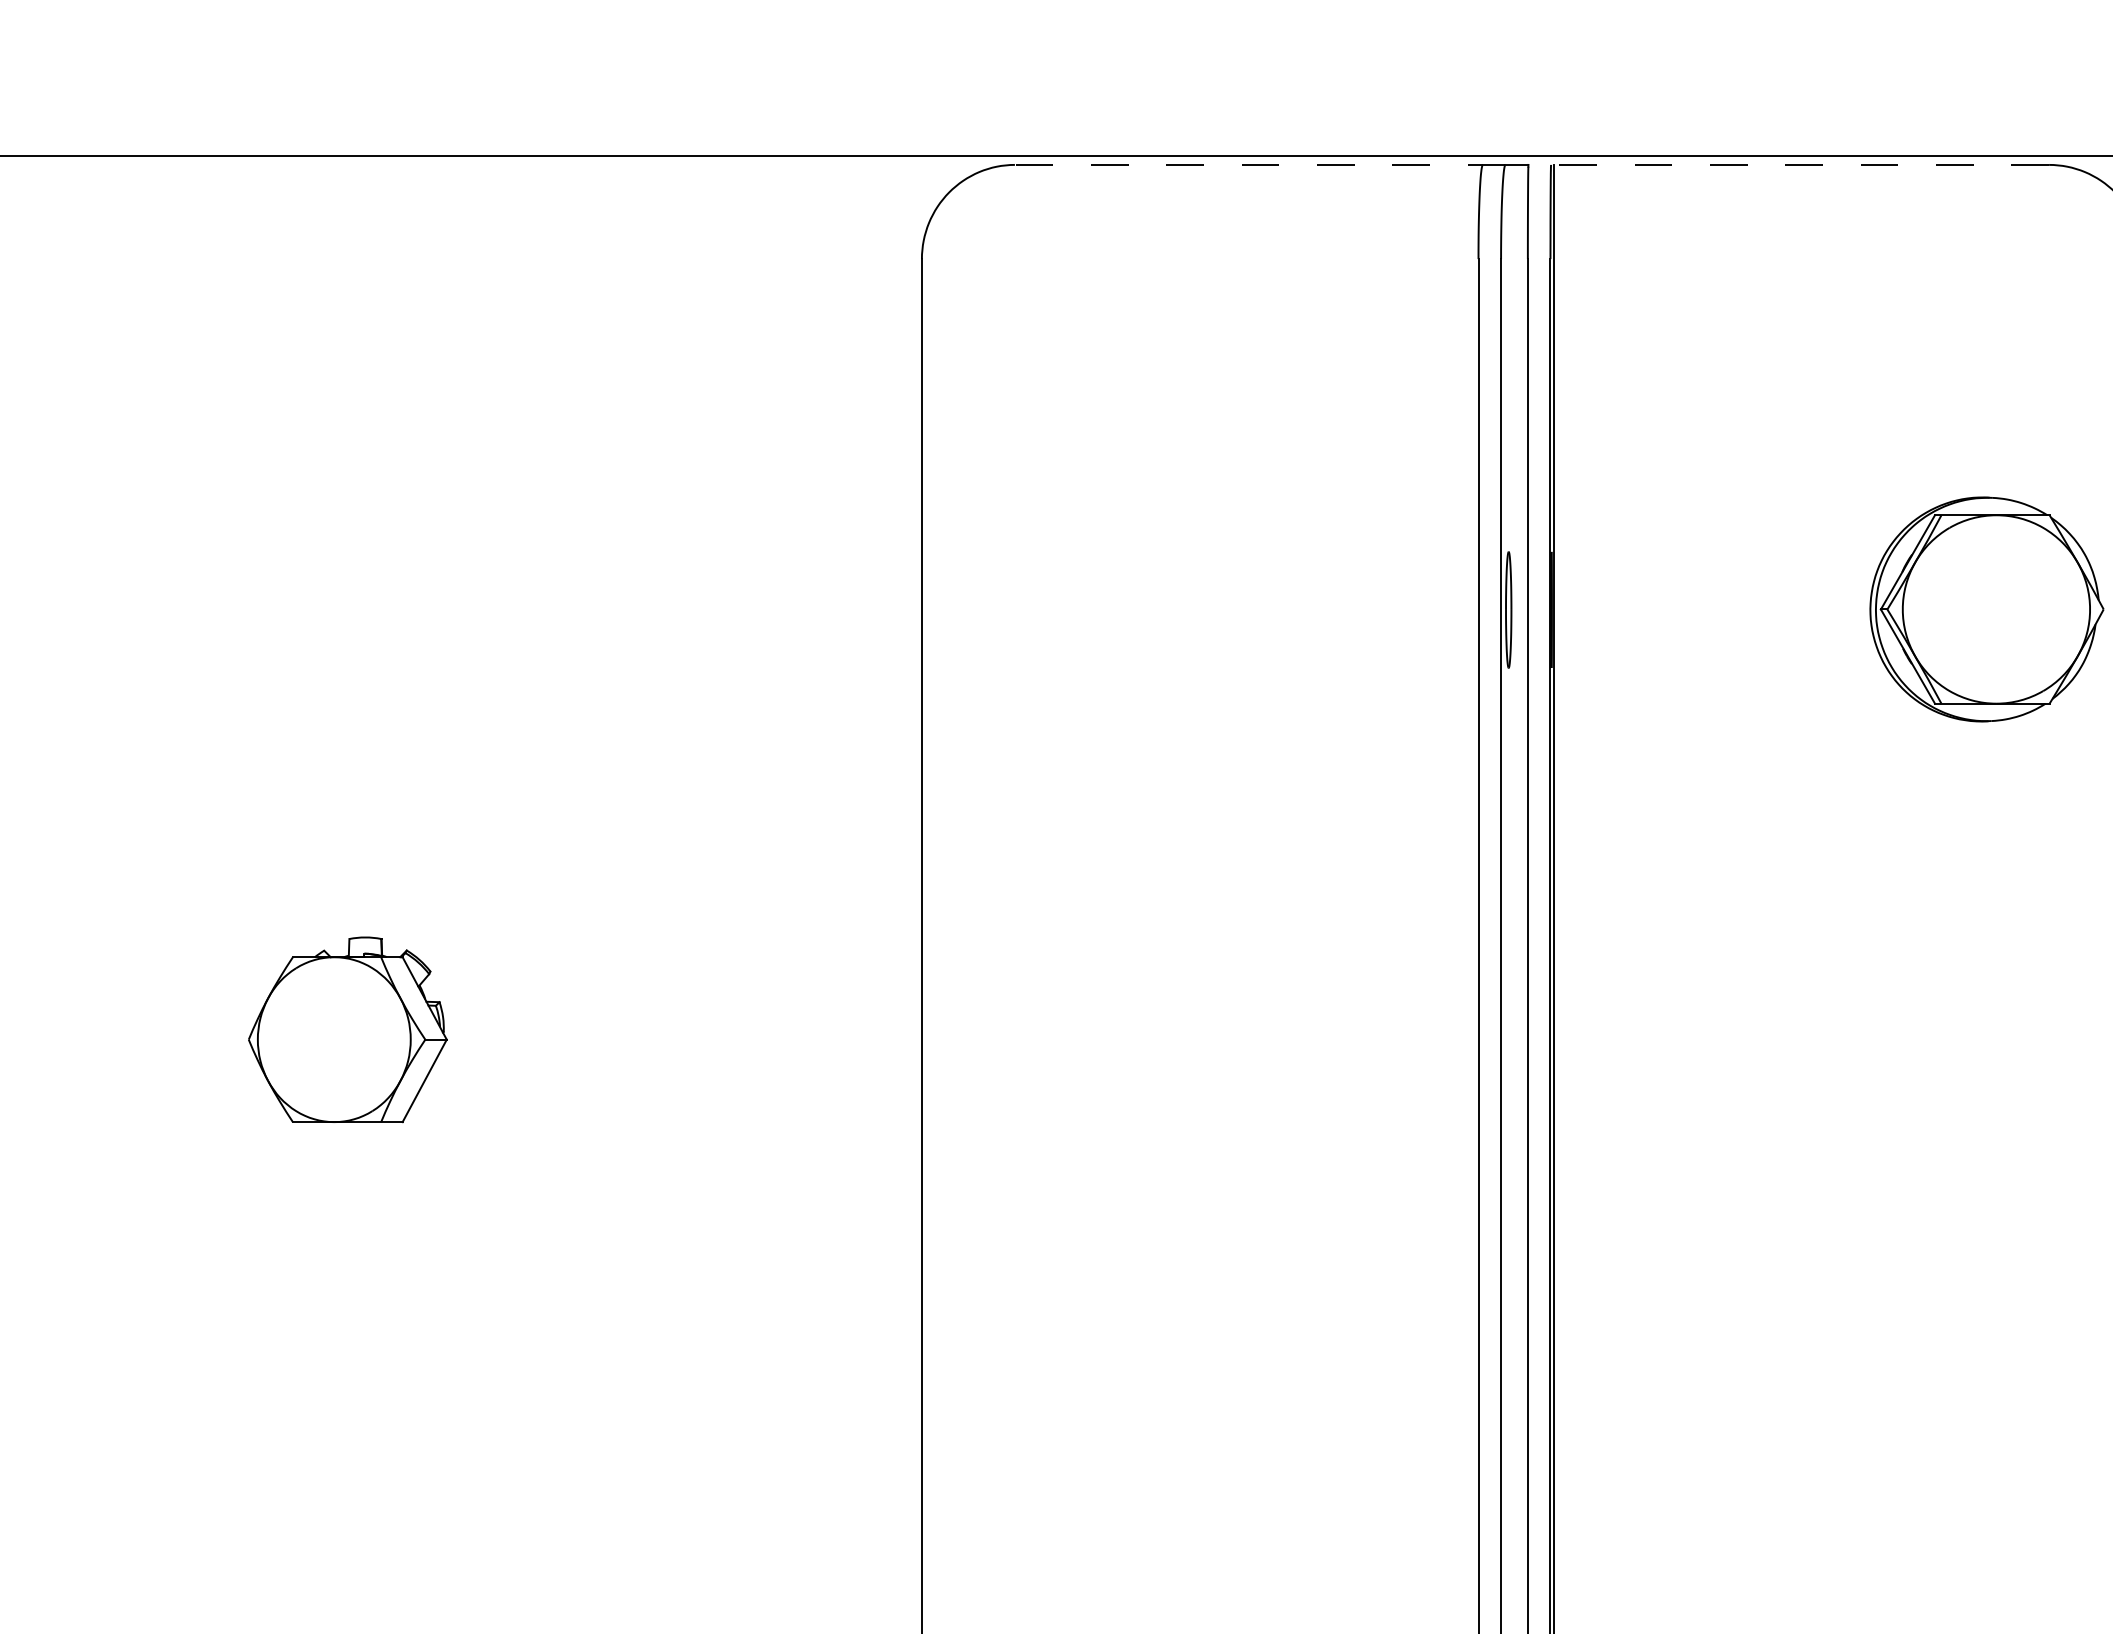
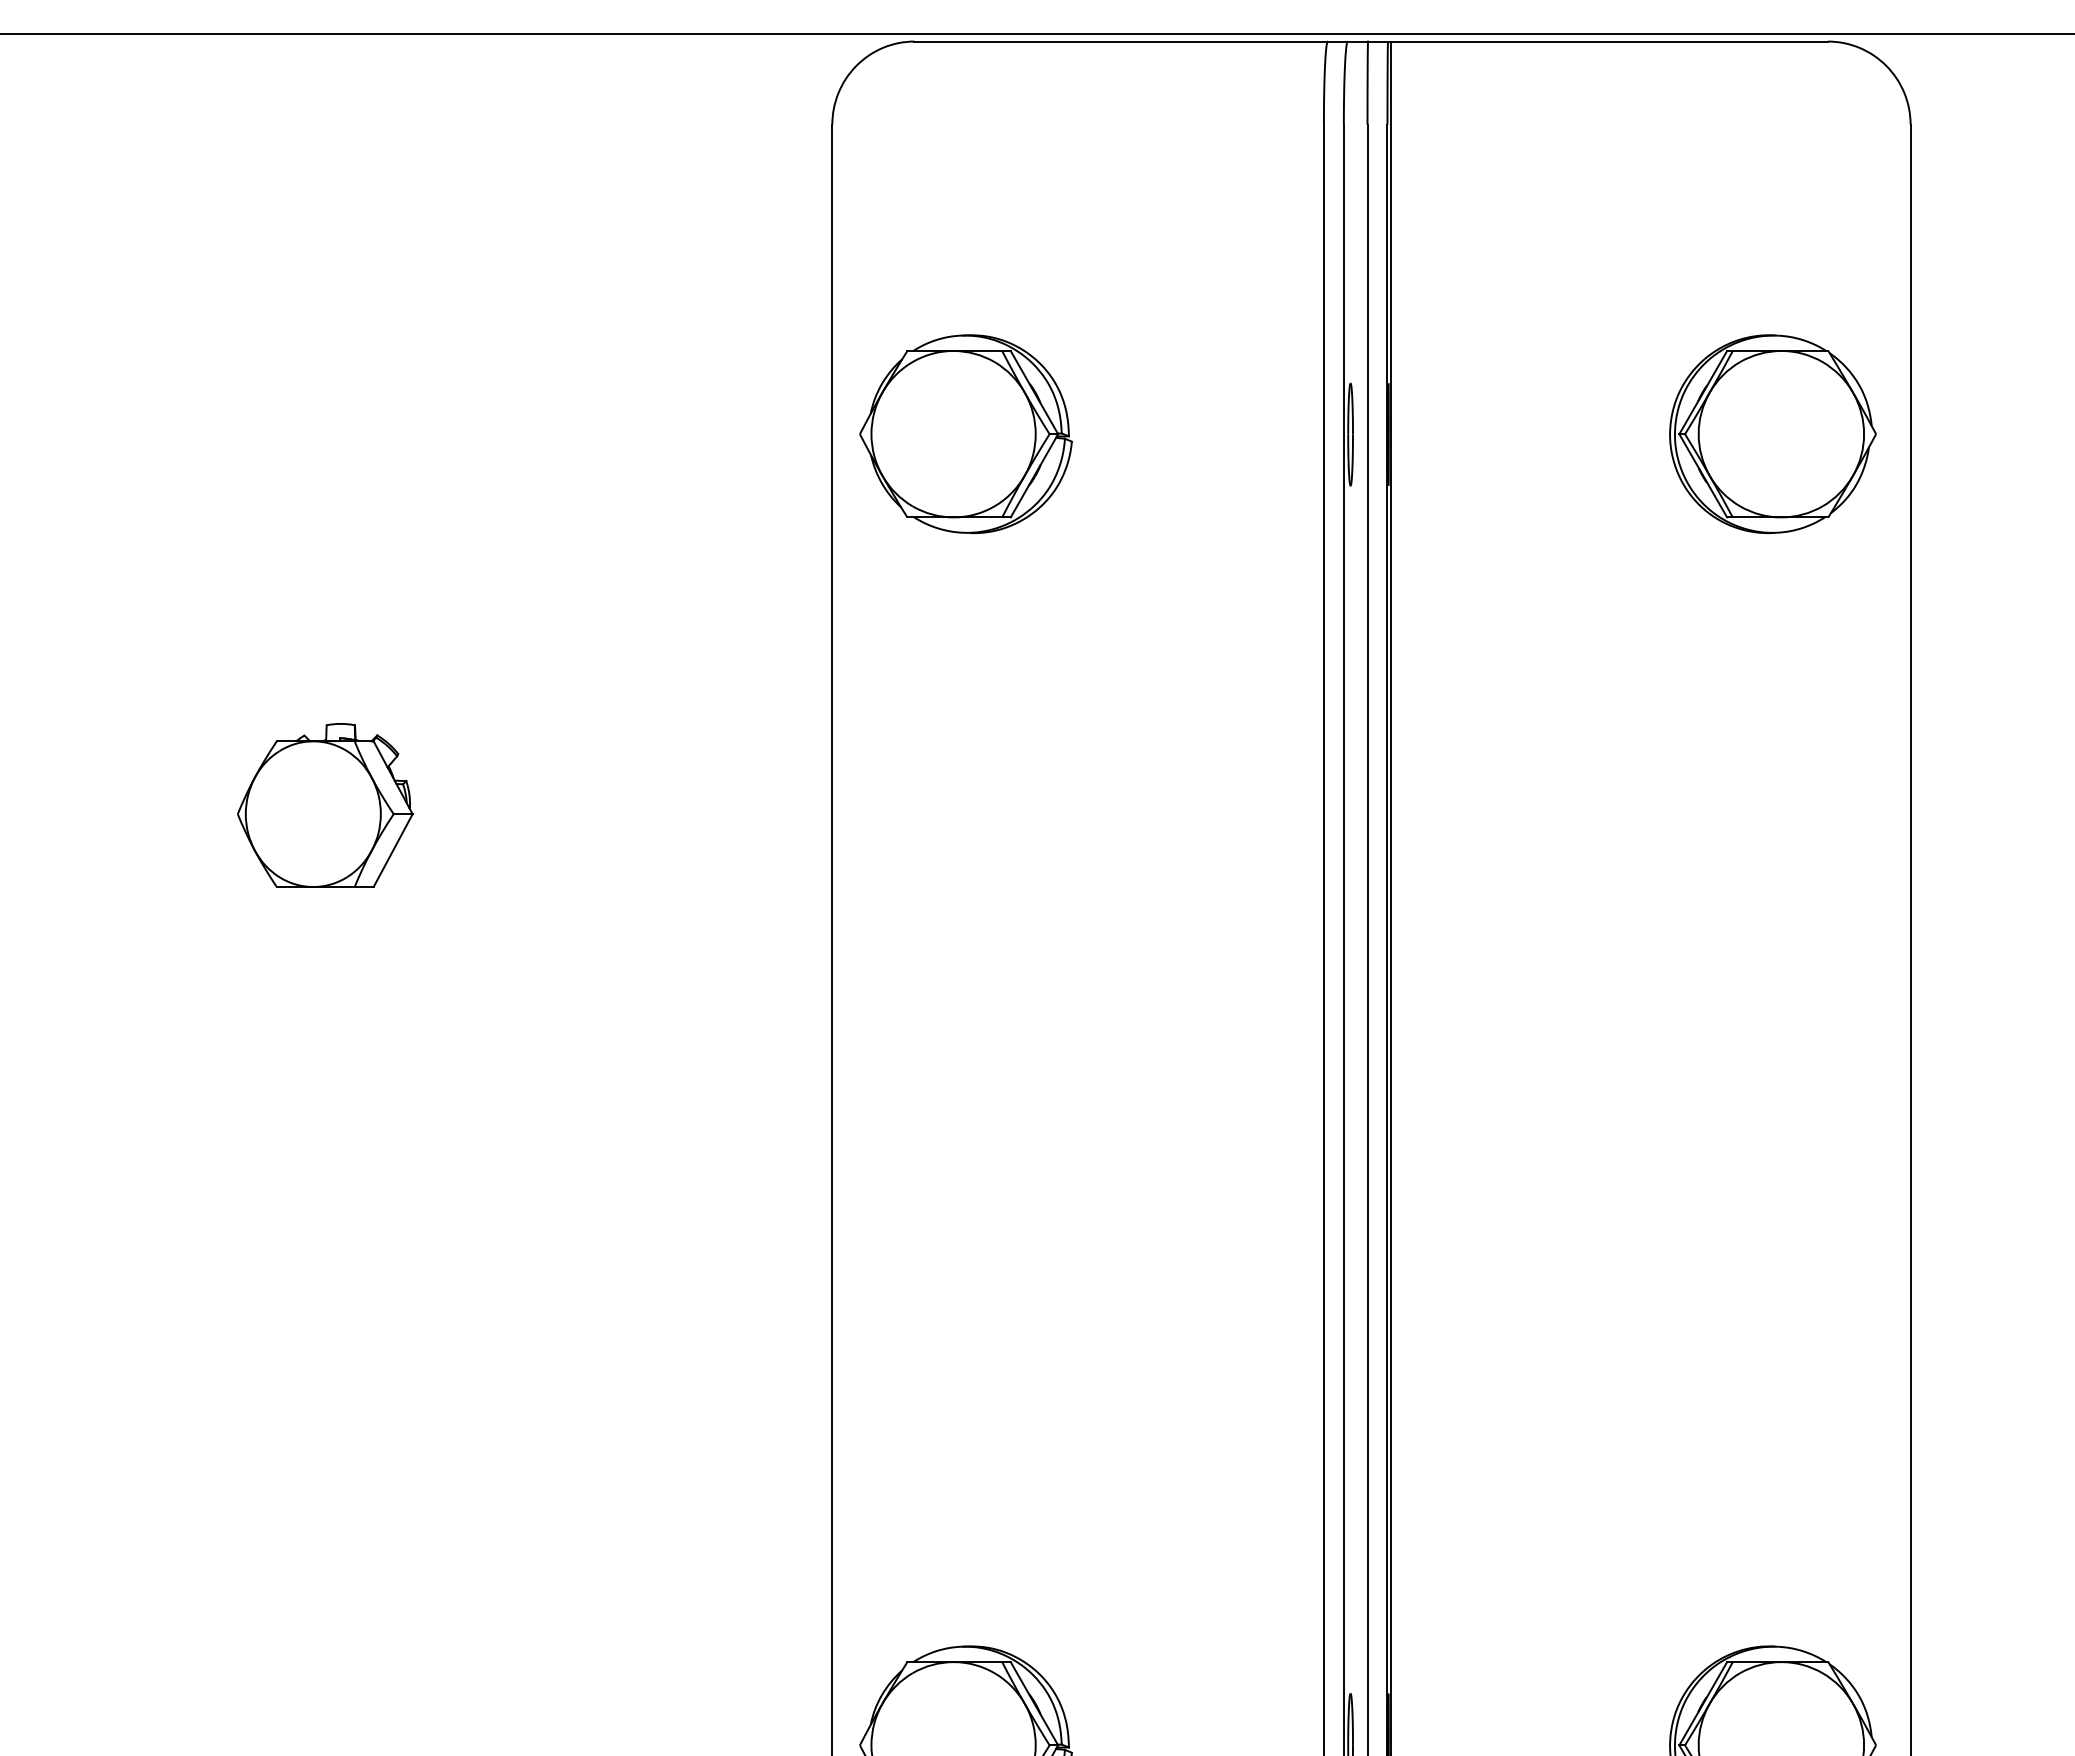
line: (1260, 164) -> (1131, 41), dashed -> solid
line: (1788, 164) -> (1597, 41), dashed -> solid
part: (1072, 609) -> (965, 434), added

